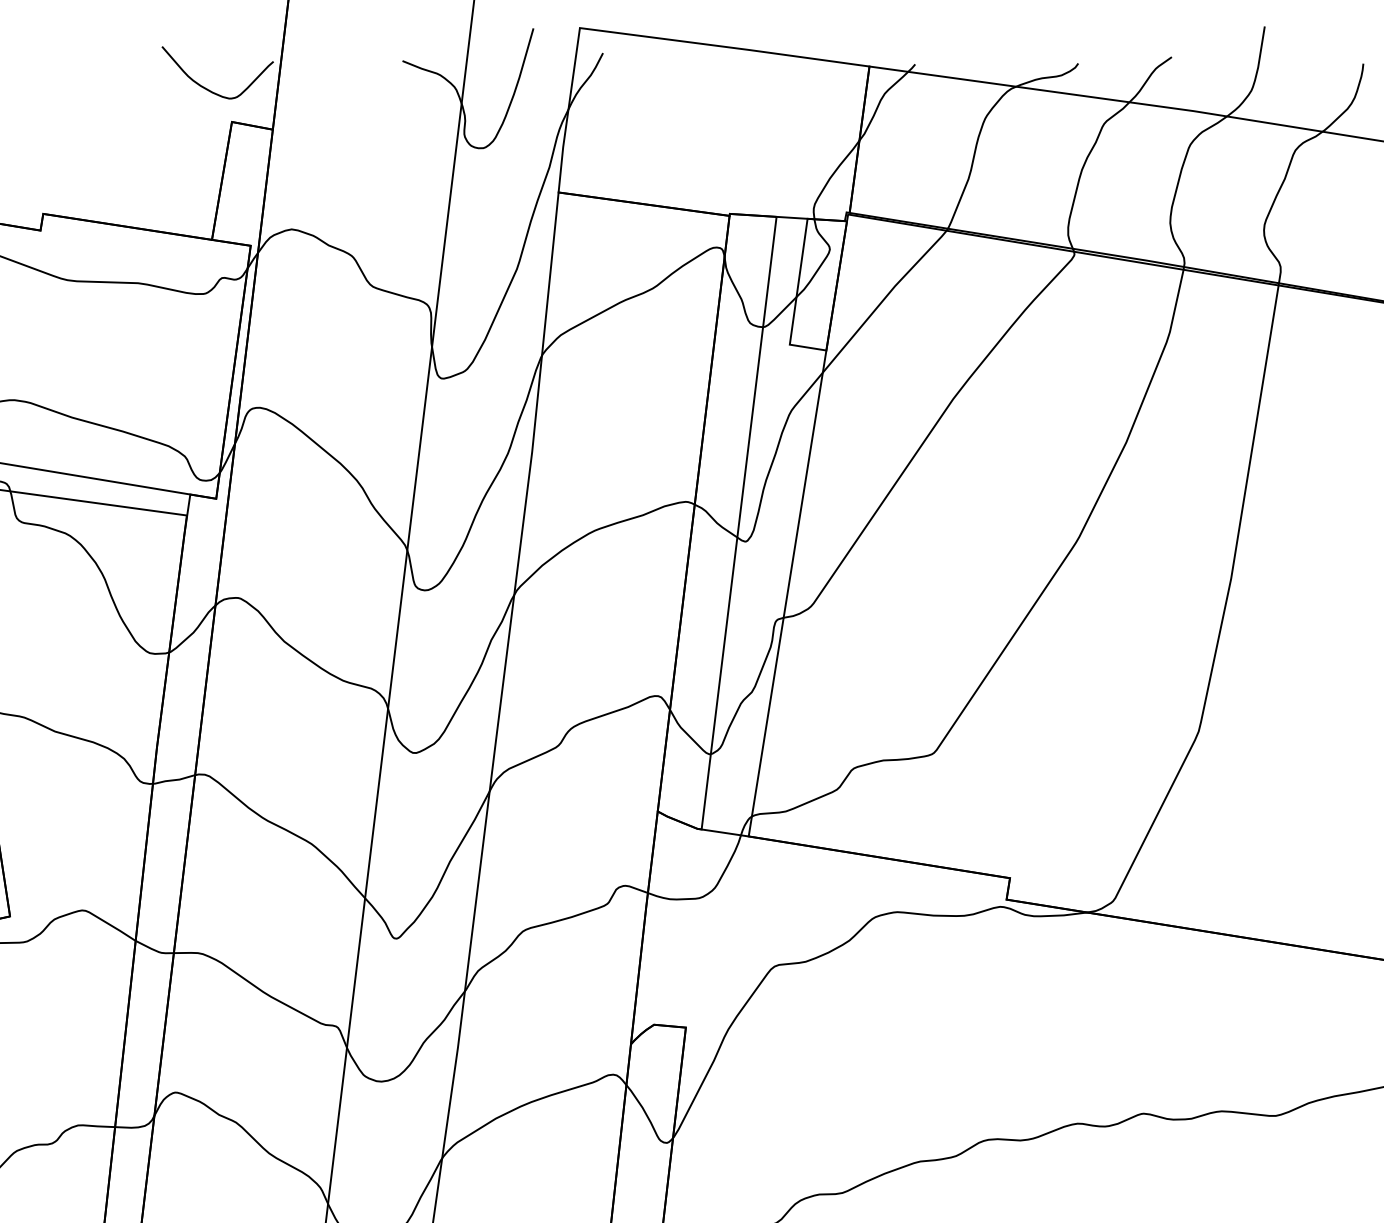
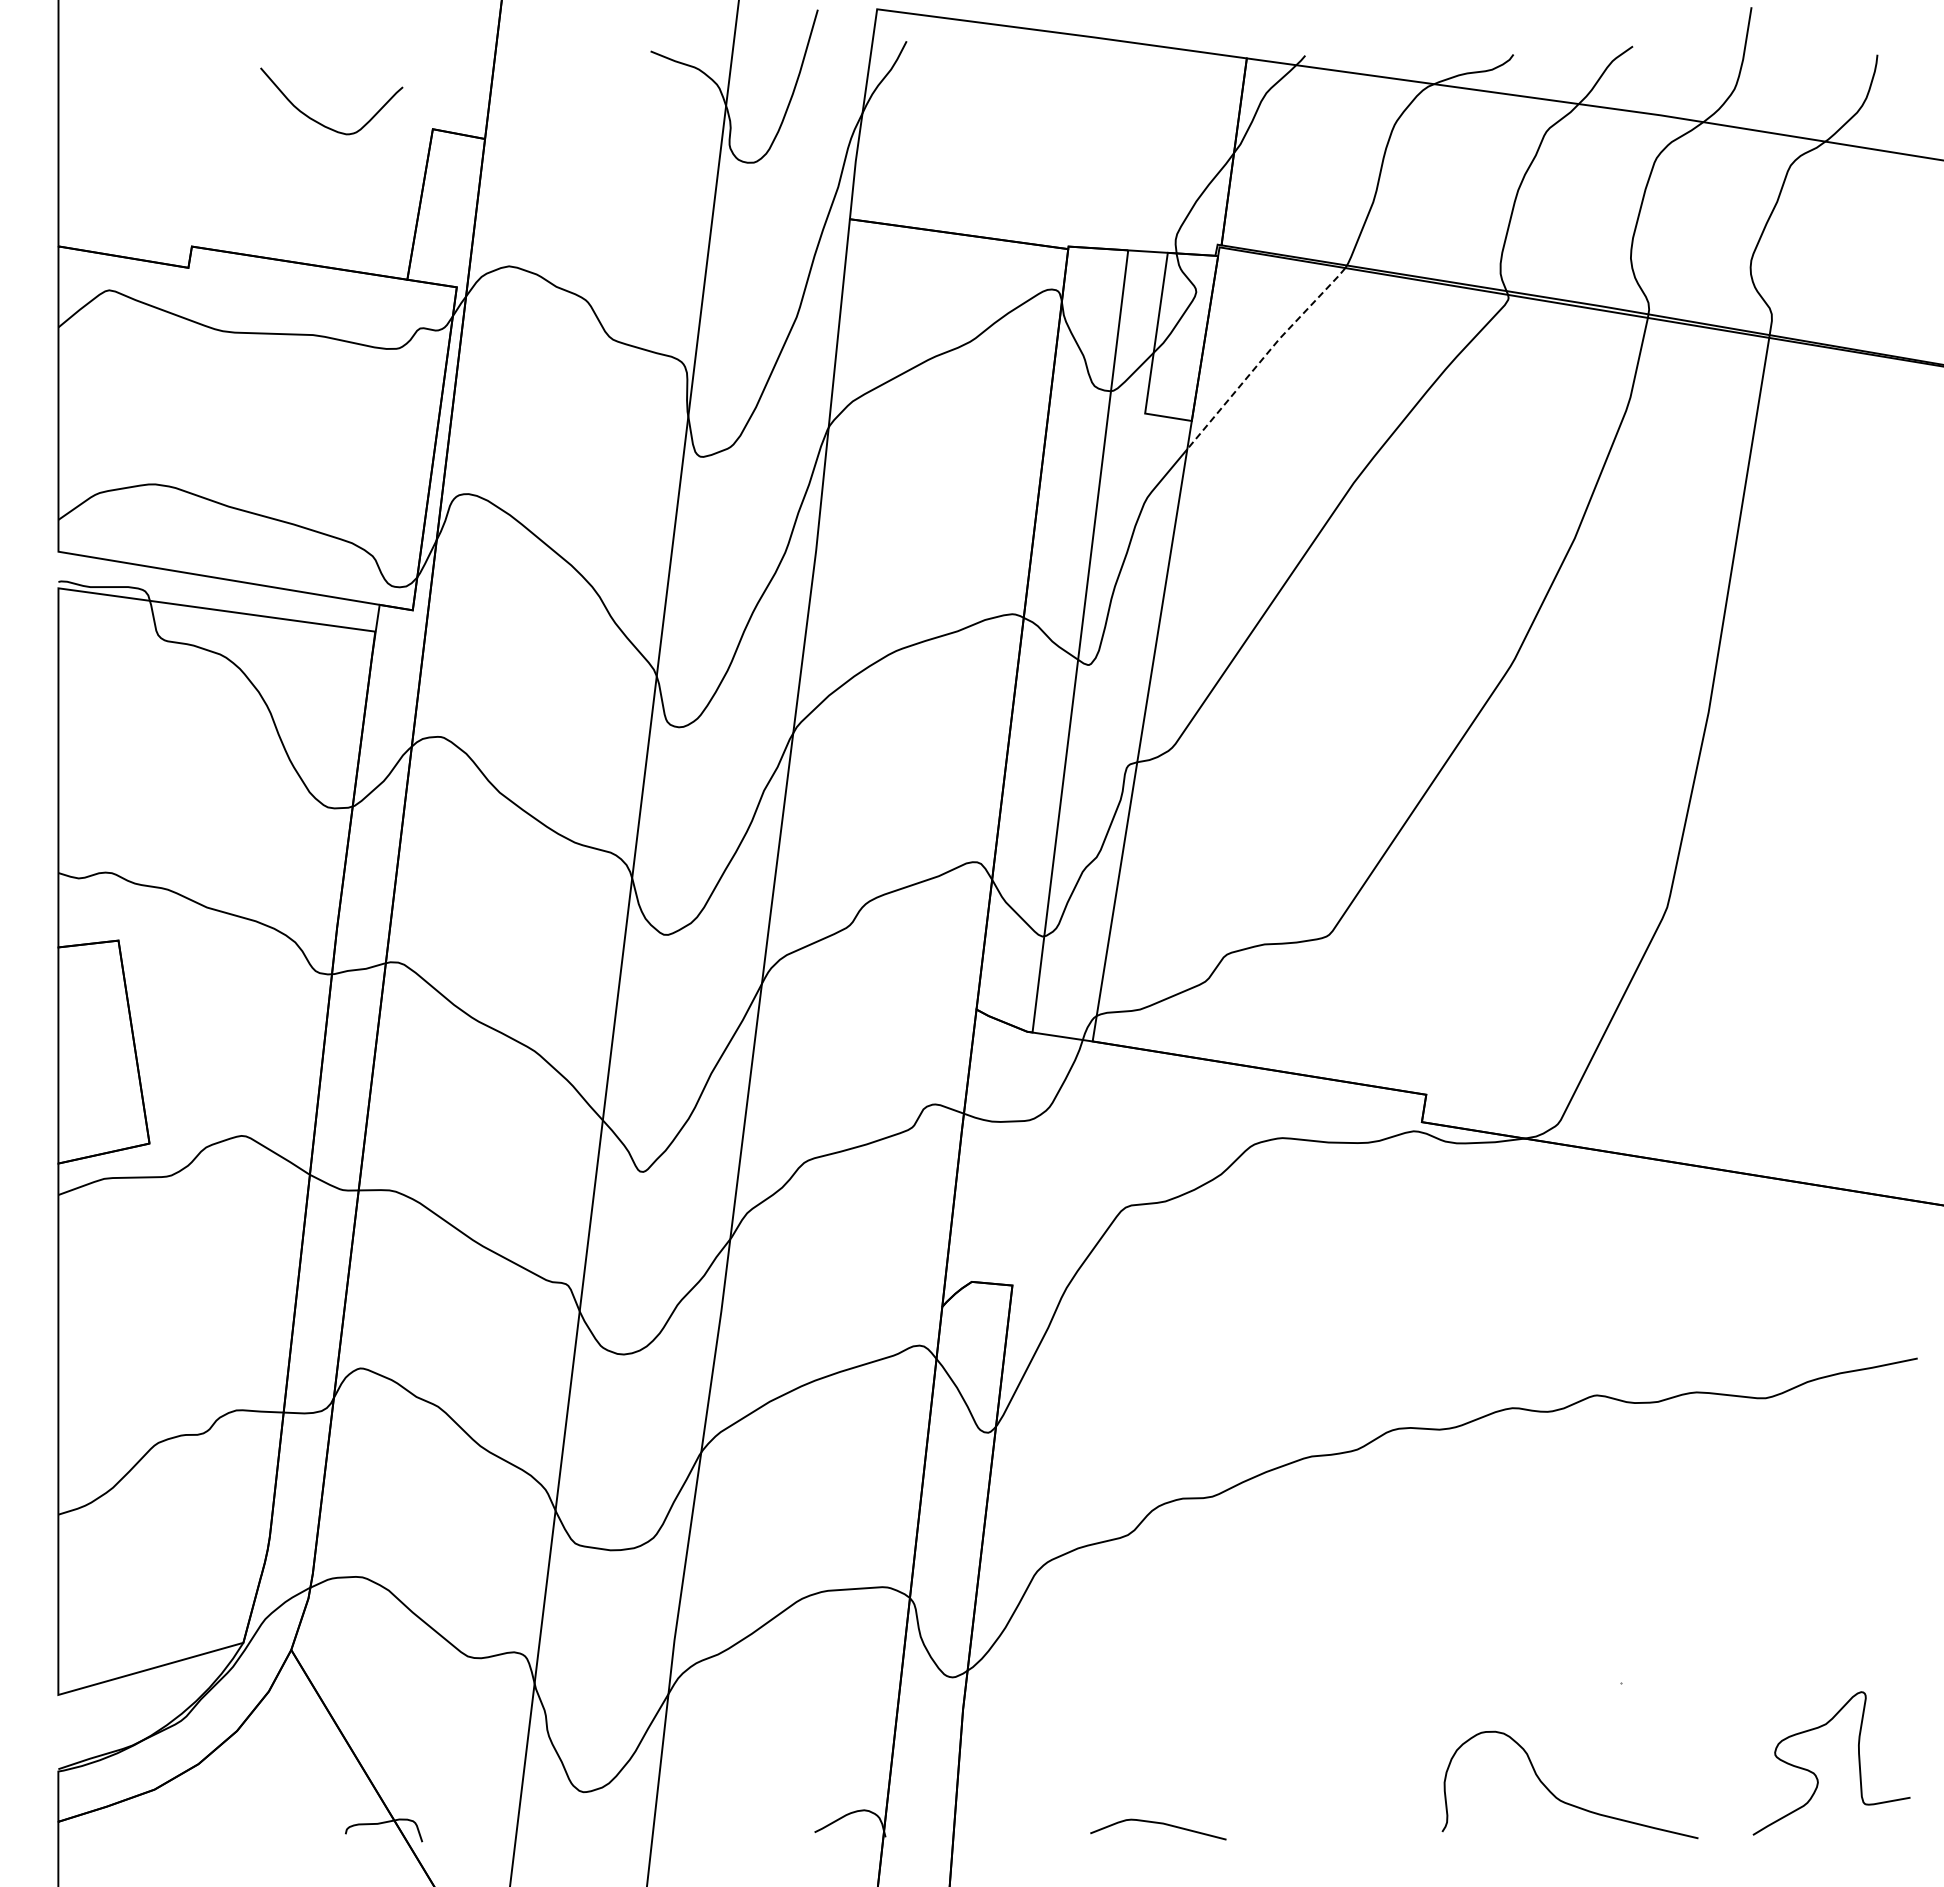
curve: (207, 88) -> (318, 121), moved
line: (884, 299) -> (1265, 356), solid -> dashed

